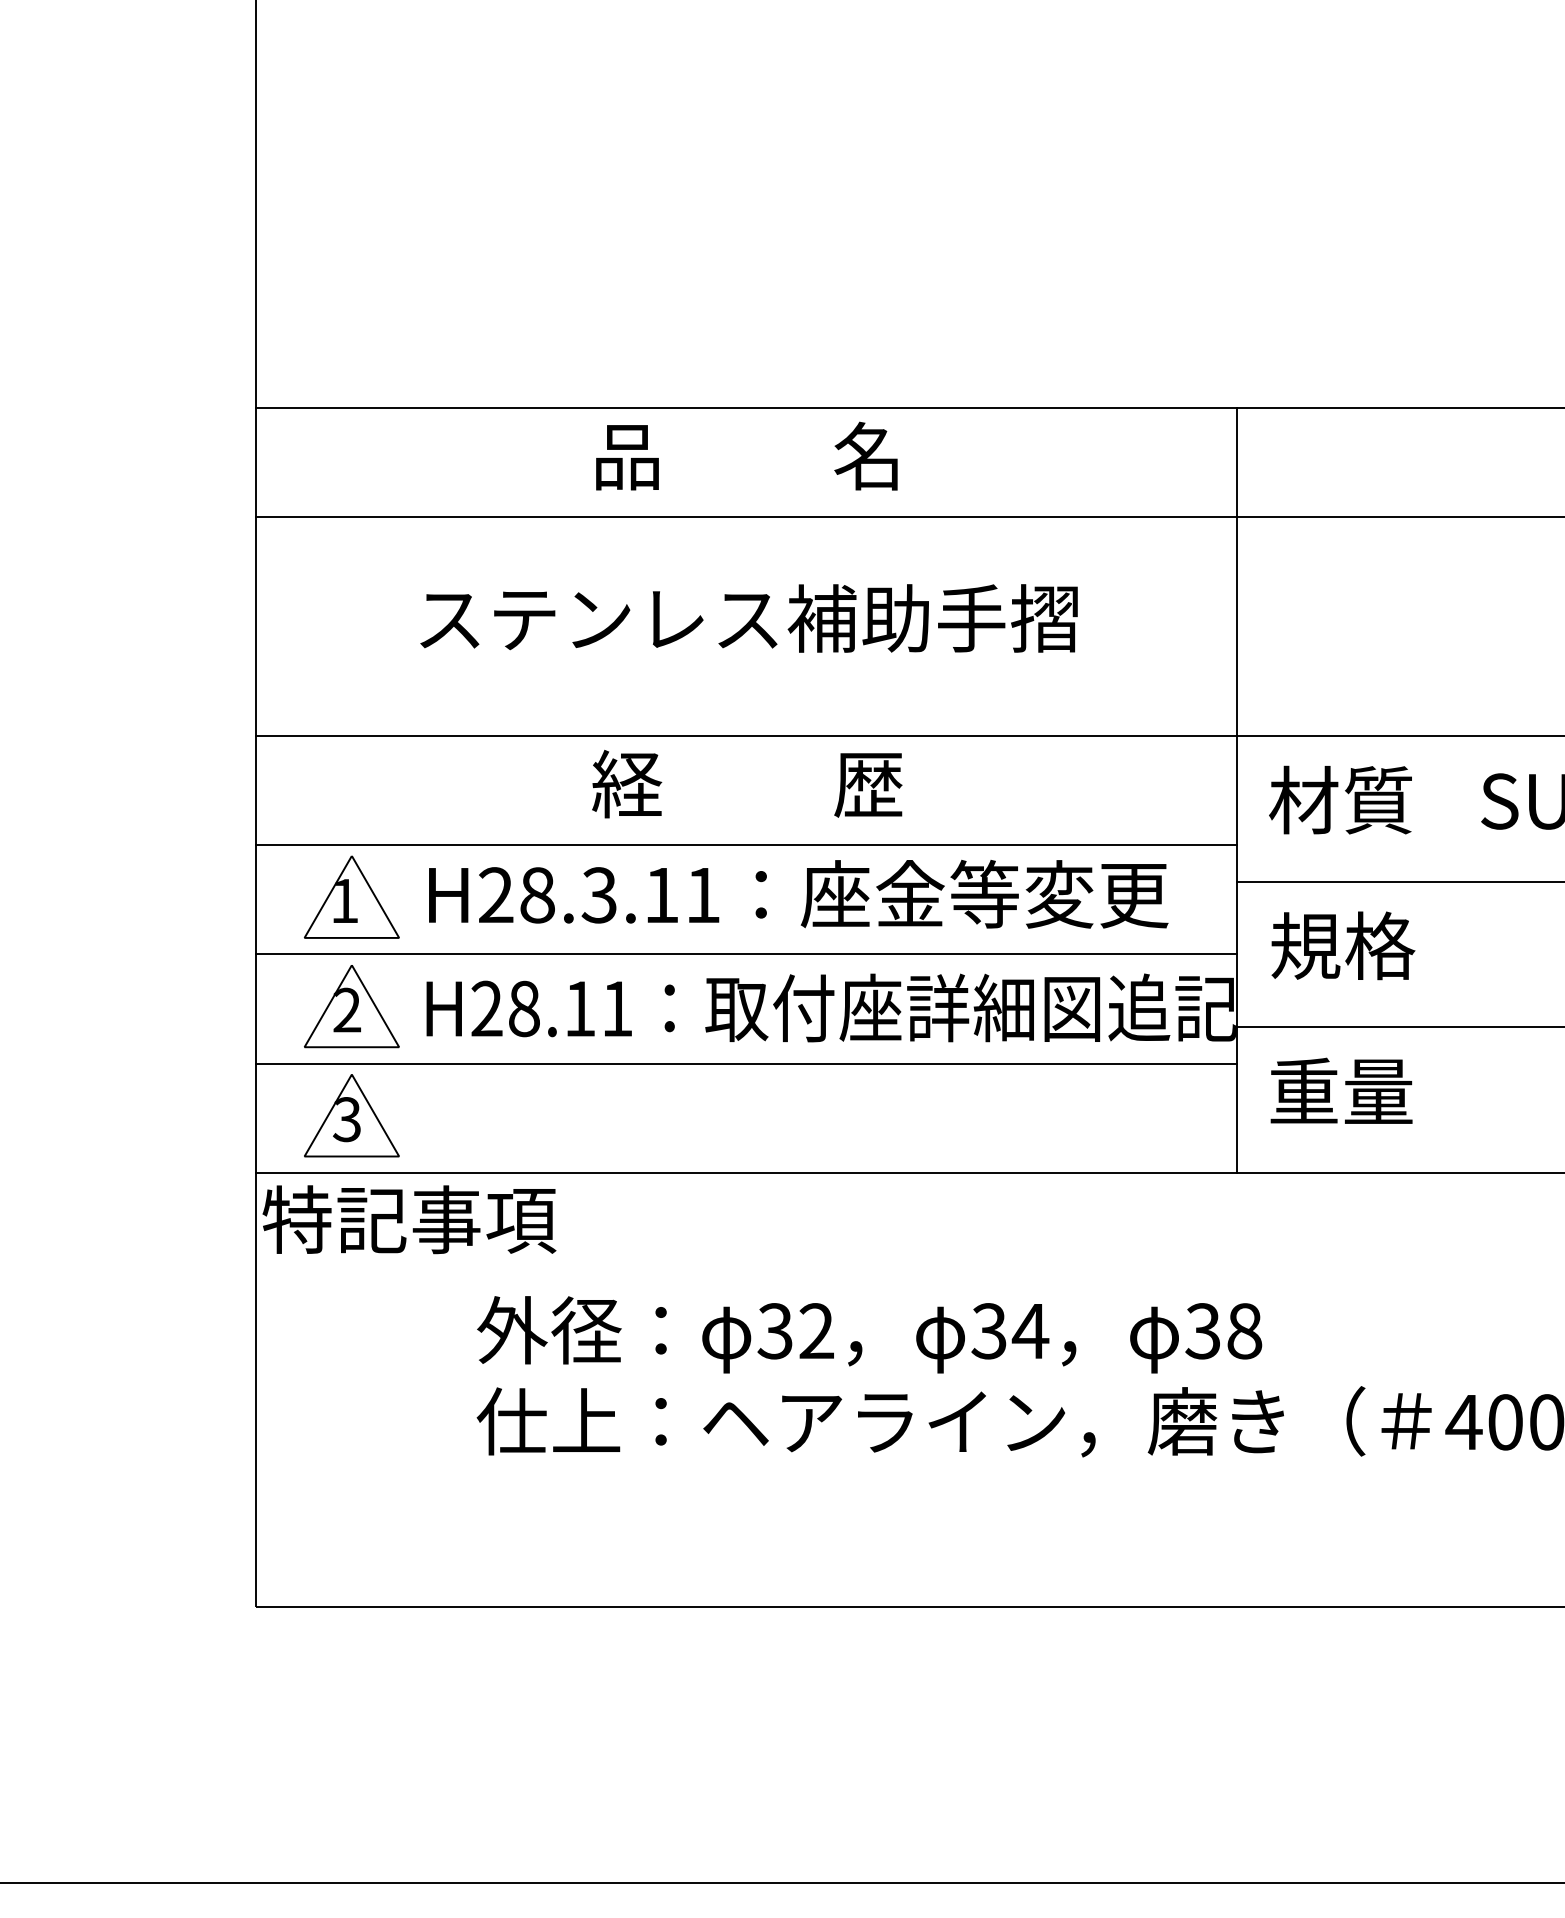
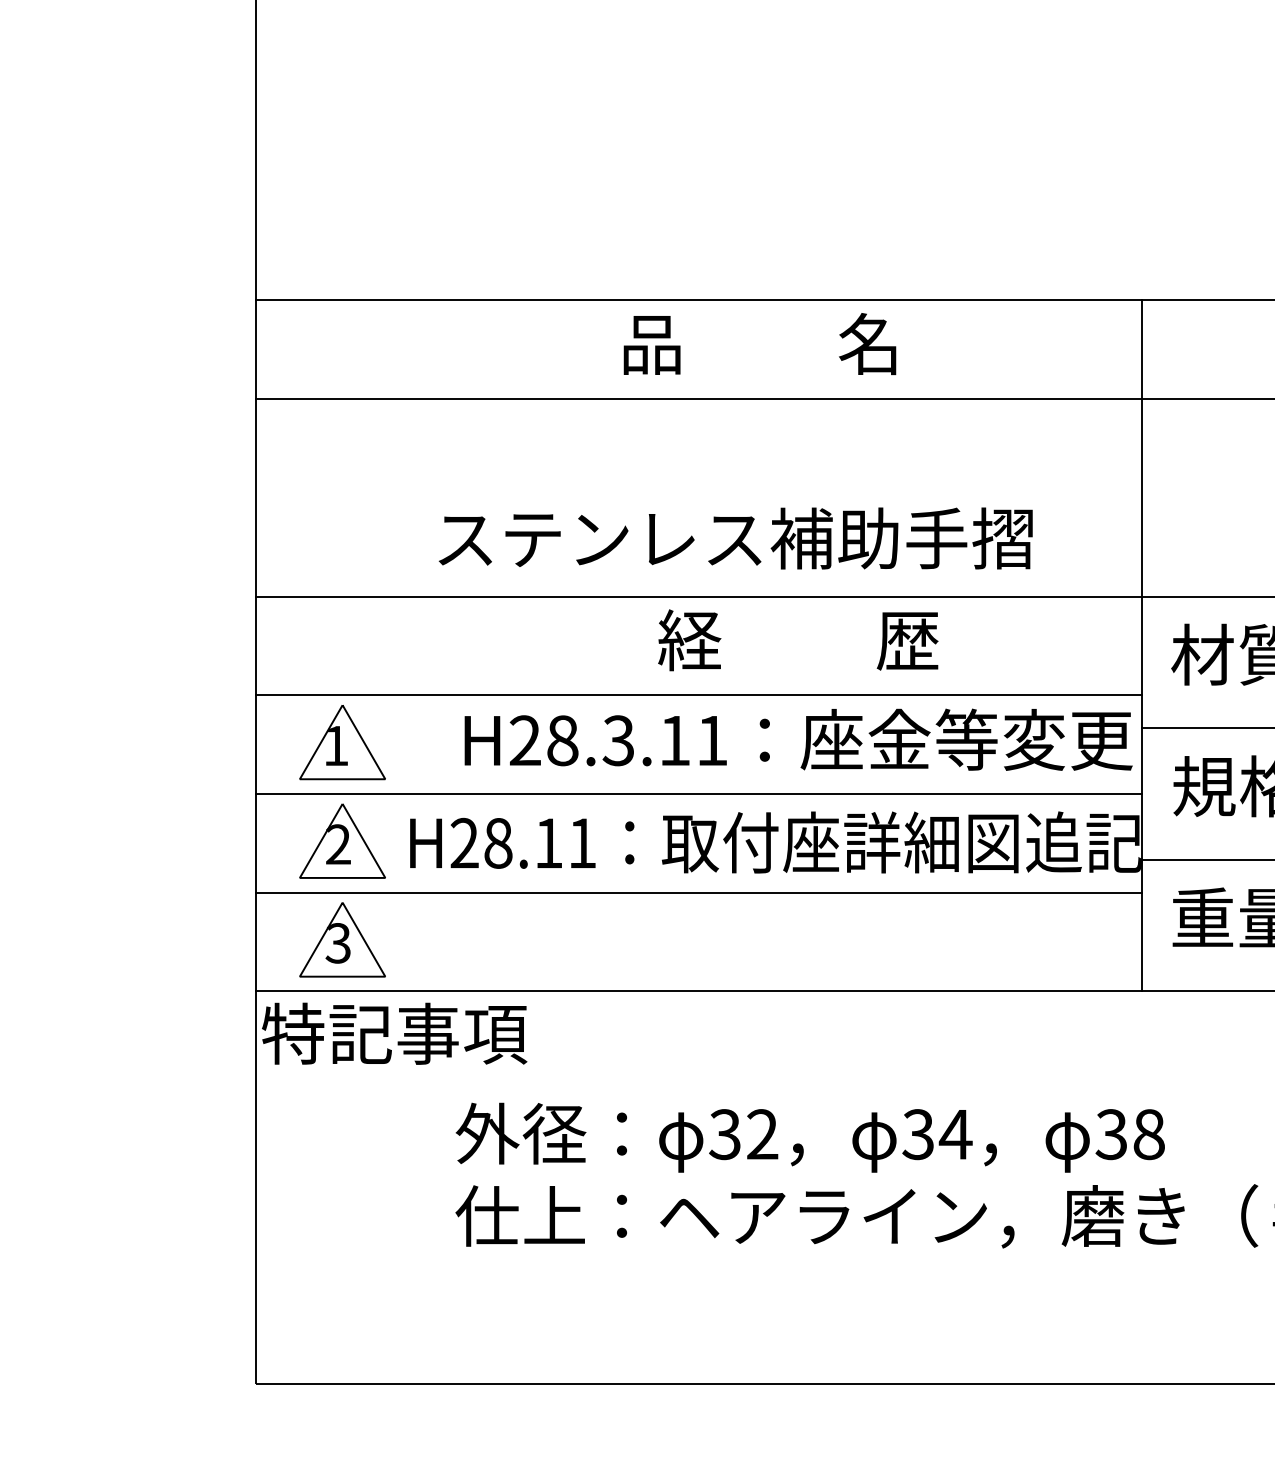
text: (746, 455) -> (759, 343), moved
text: (748, 618) -> (735, 538), moved
text: (747, 784) -> (798, 640), moved
text: (798, 893) -> (798, 739), moved

